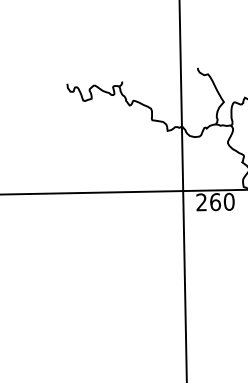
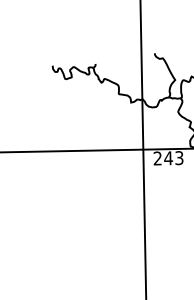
text: (221, 202) -> (173, 158), 260 -> 243

